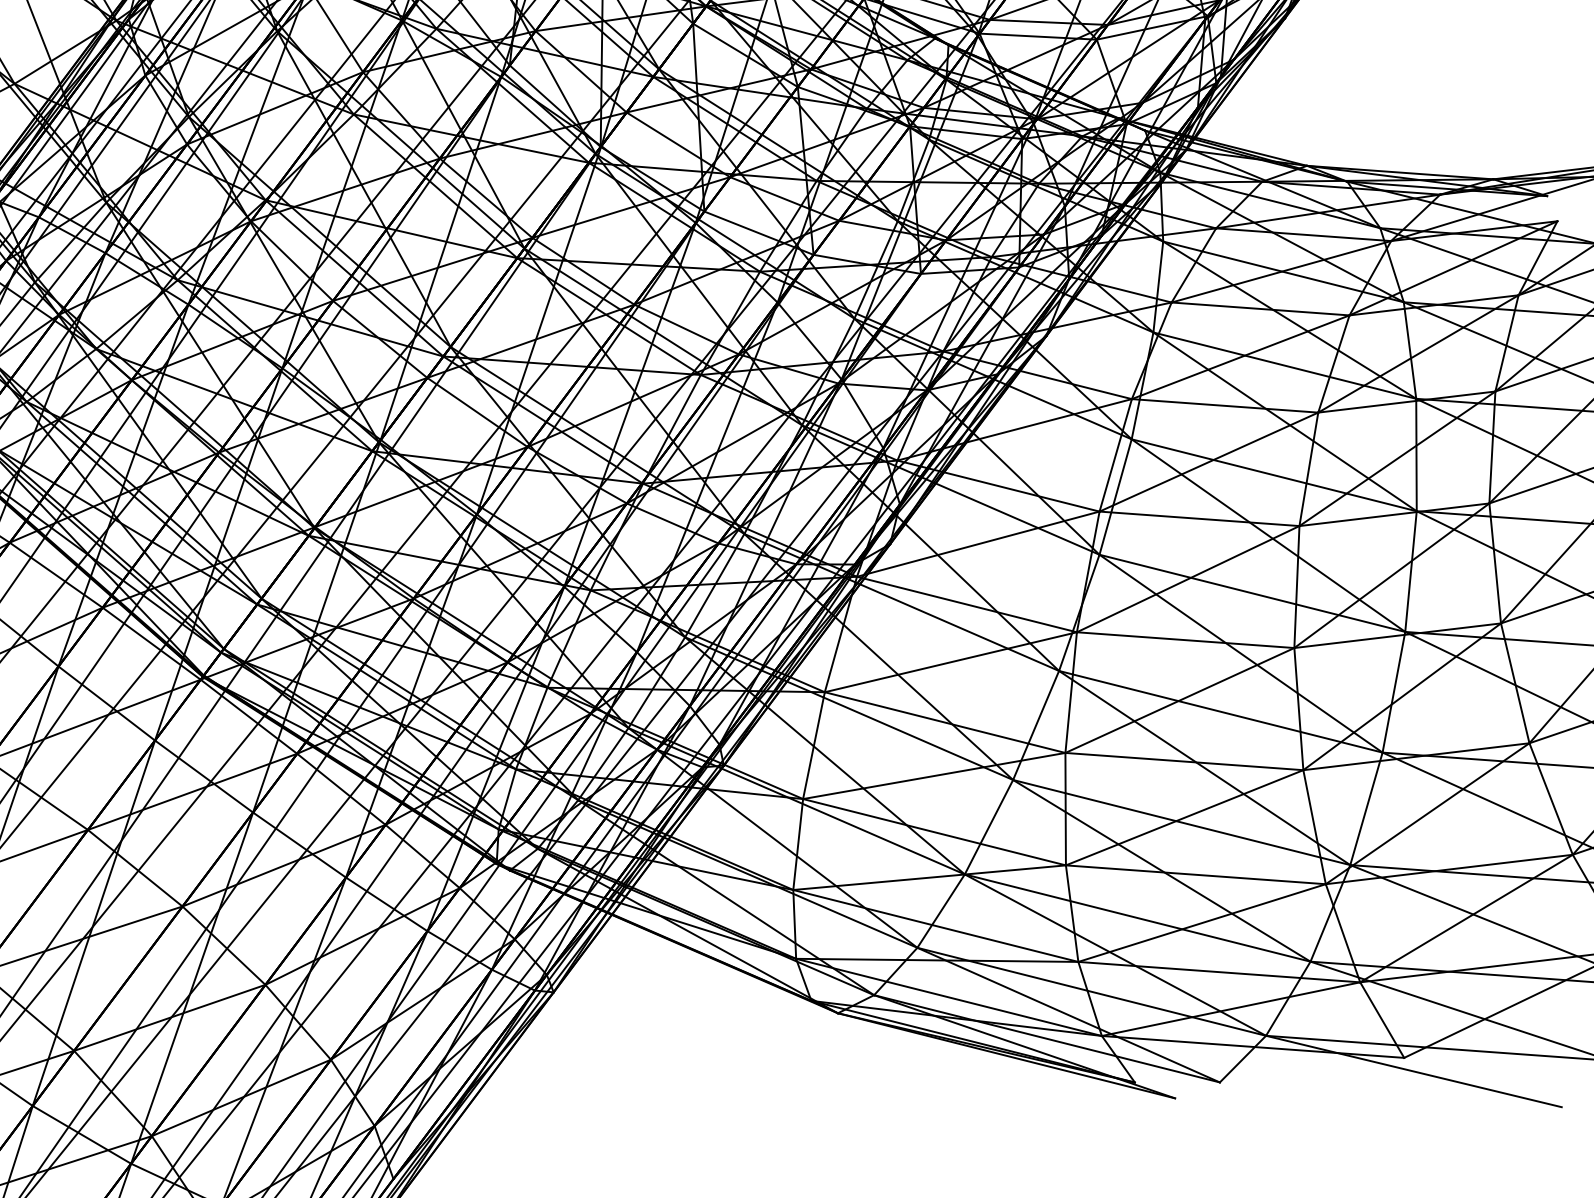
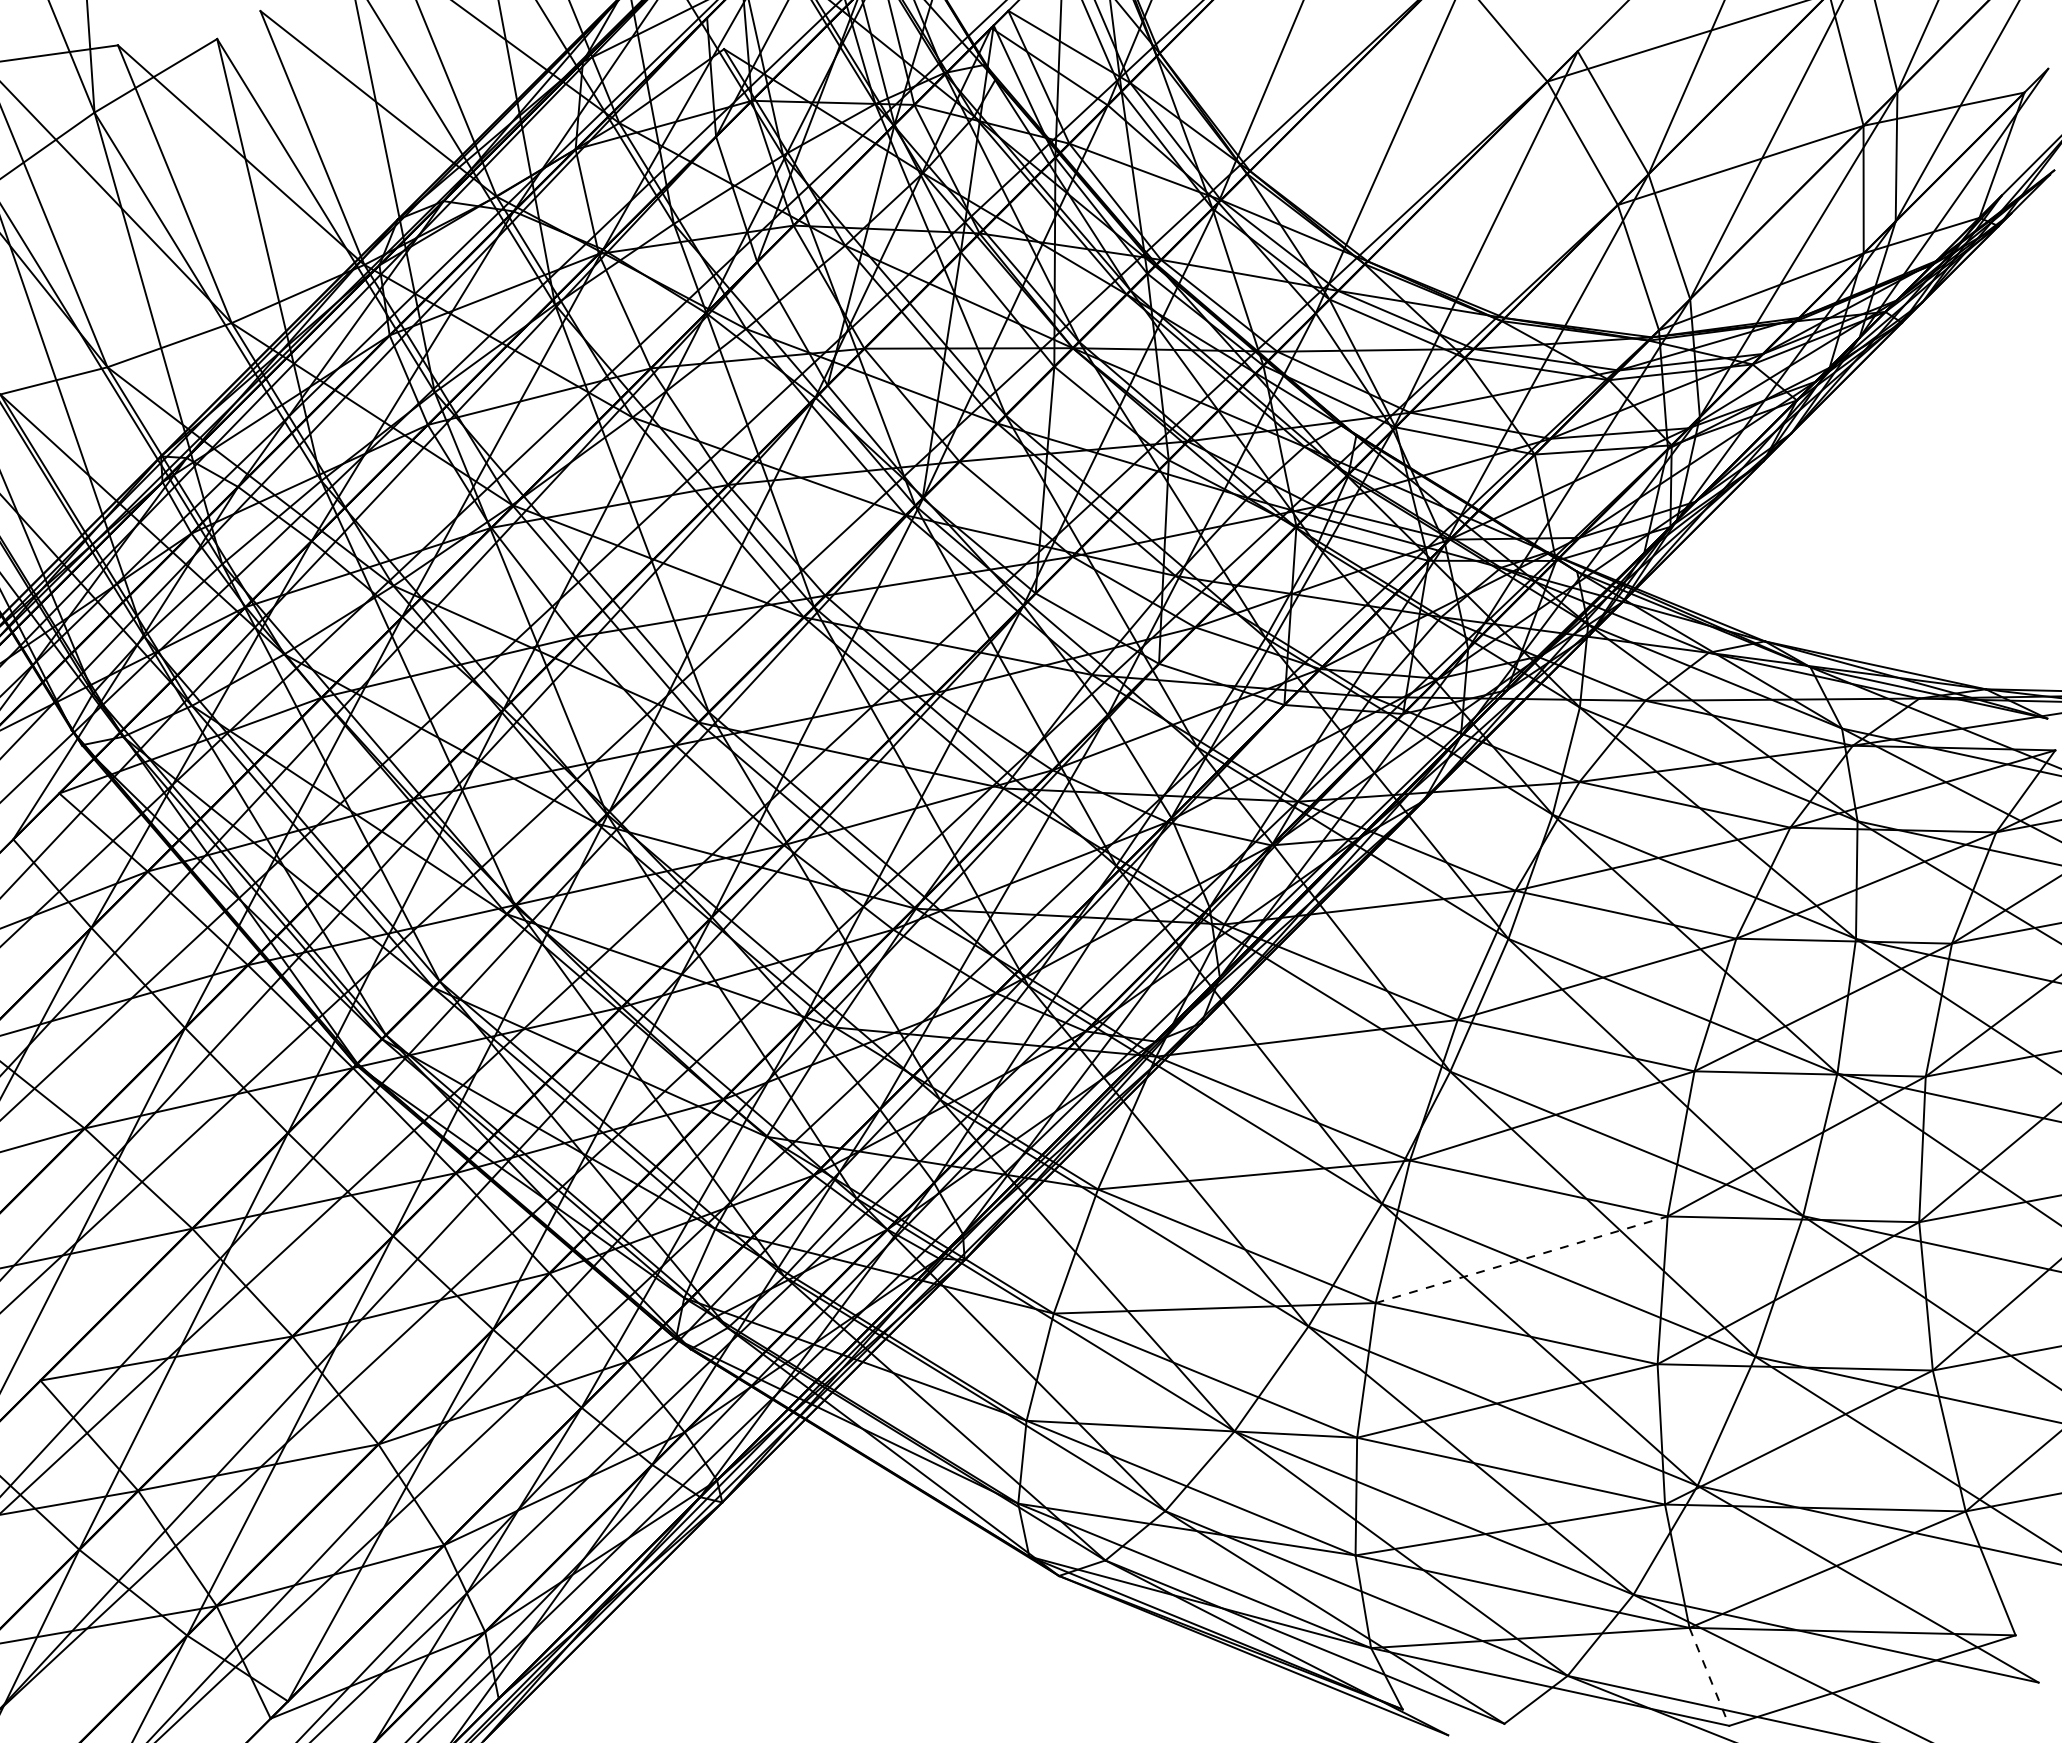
line: (1180, 700) -> (1522, 1259), solid -> dashed
line: (1382, 1019) -> (1709, 1676), solid -> dashed

